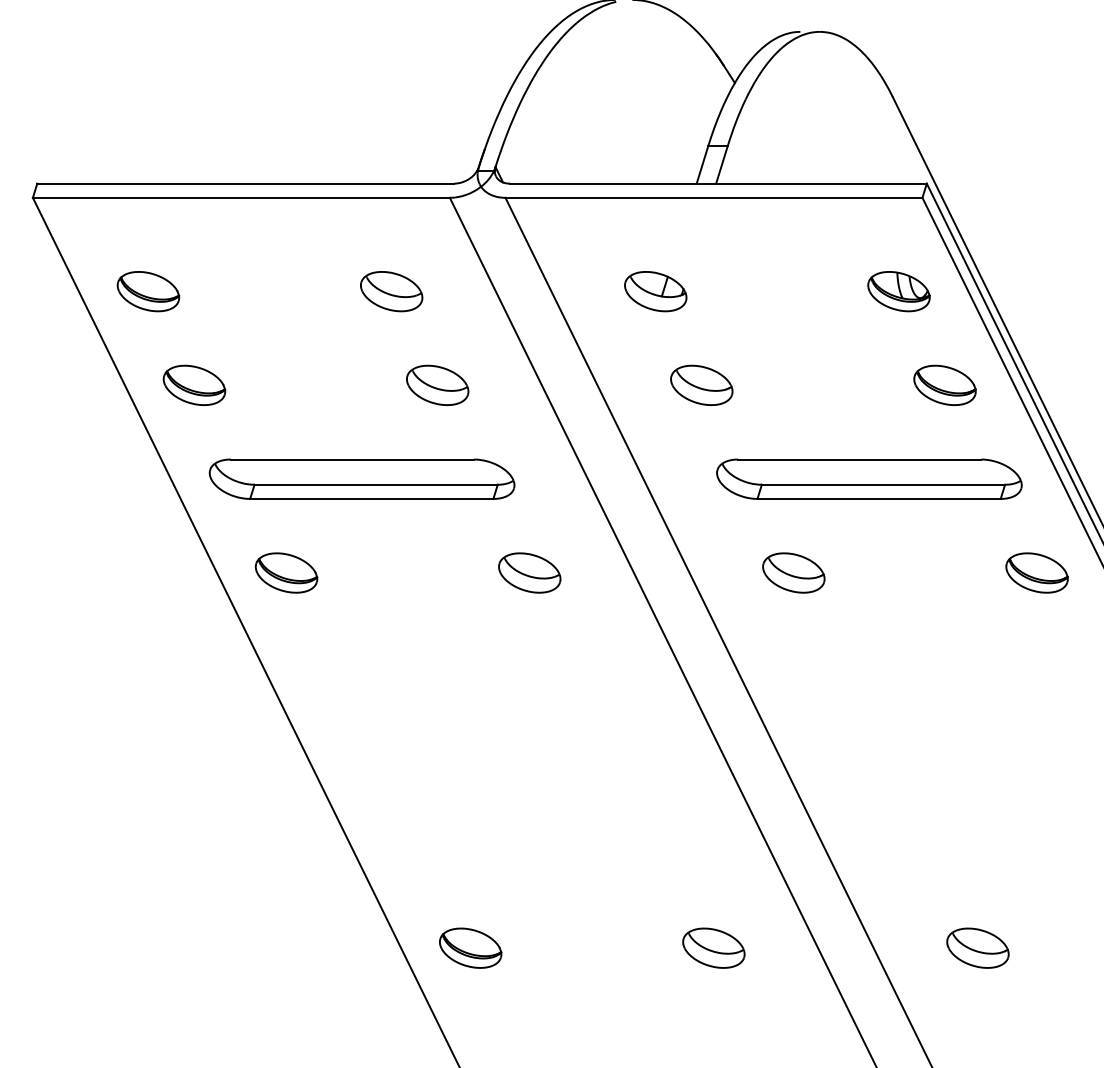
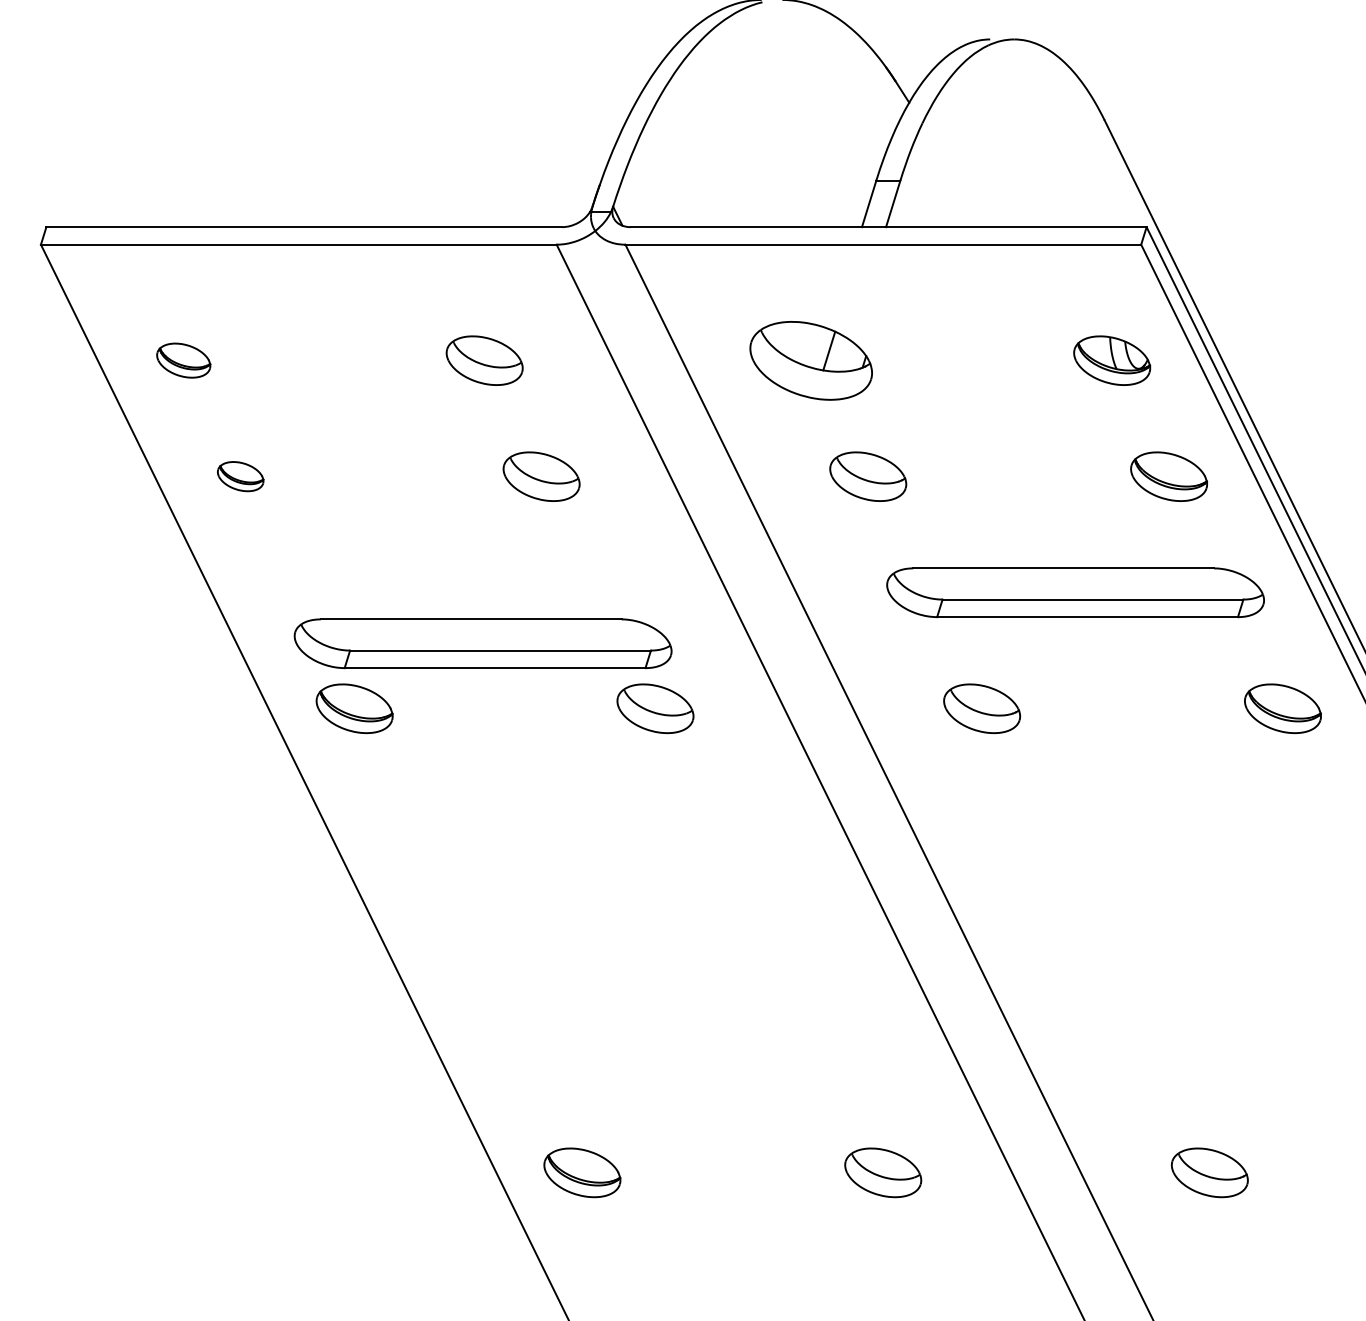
part: (148, 291) -> (183, 360), size x0.7
part: (655, 291) -> (811, 360), size x1.6
part: (194, 385) -> (240, 476), size x0.6
part: (361, 479) -> (482, 643), moved

